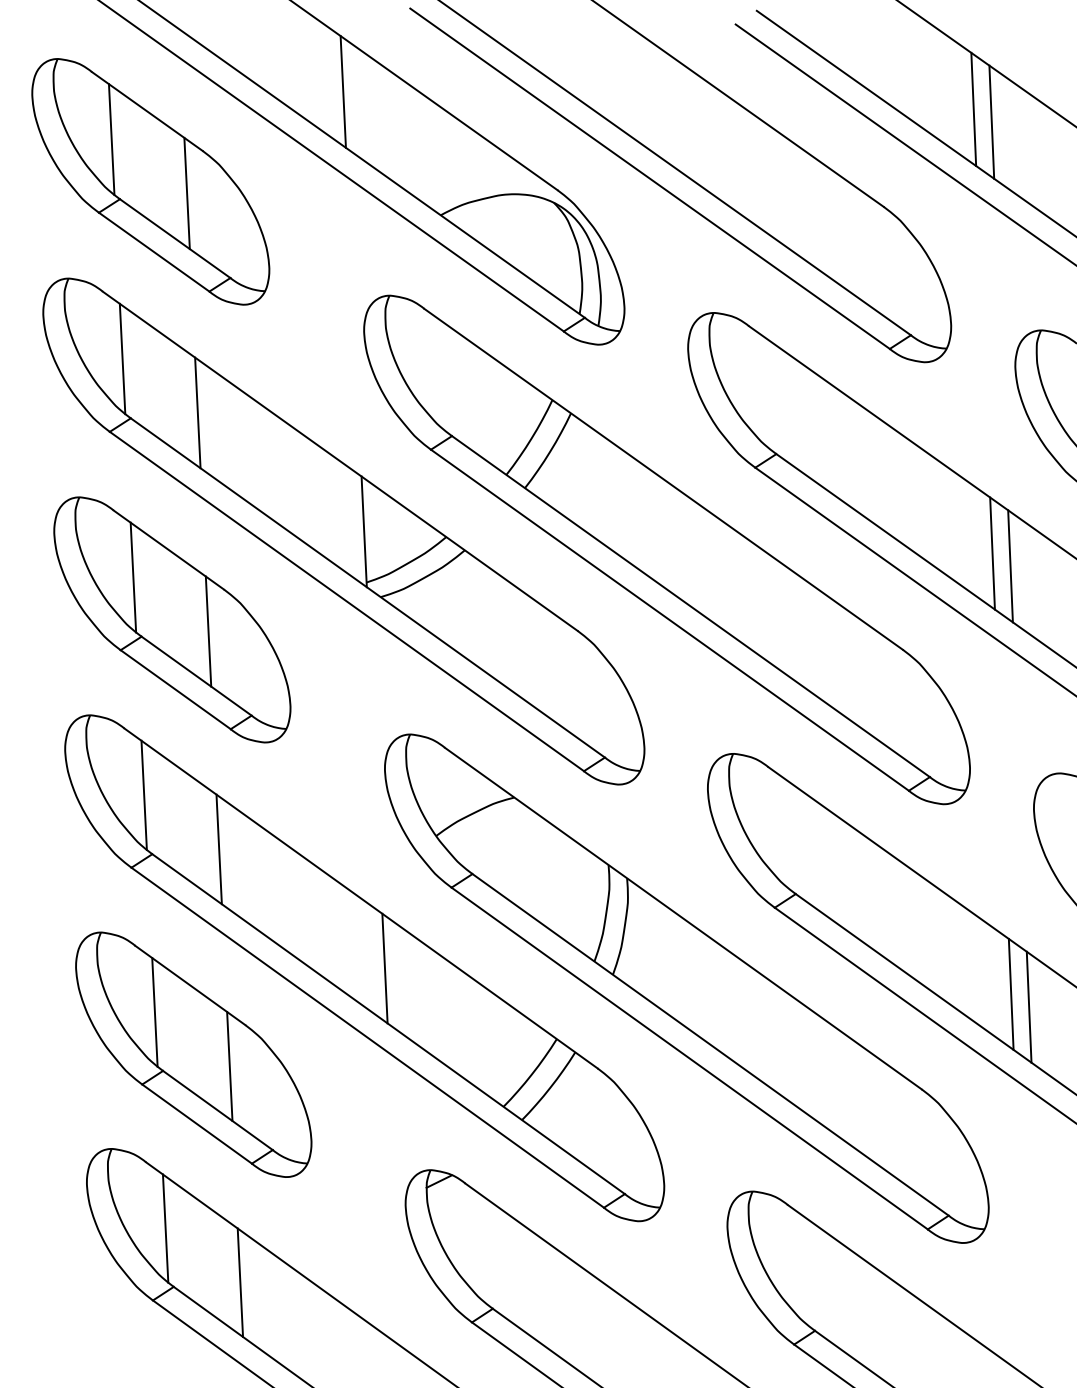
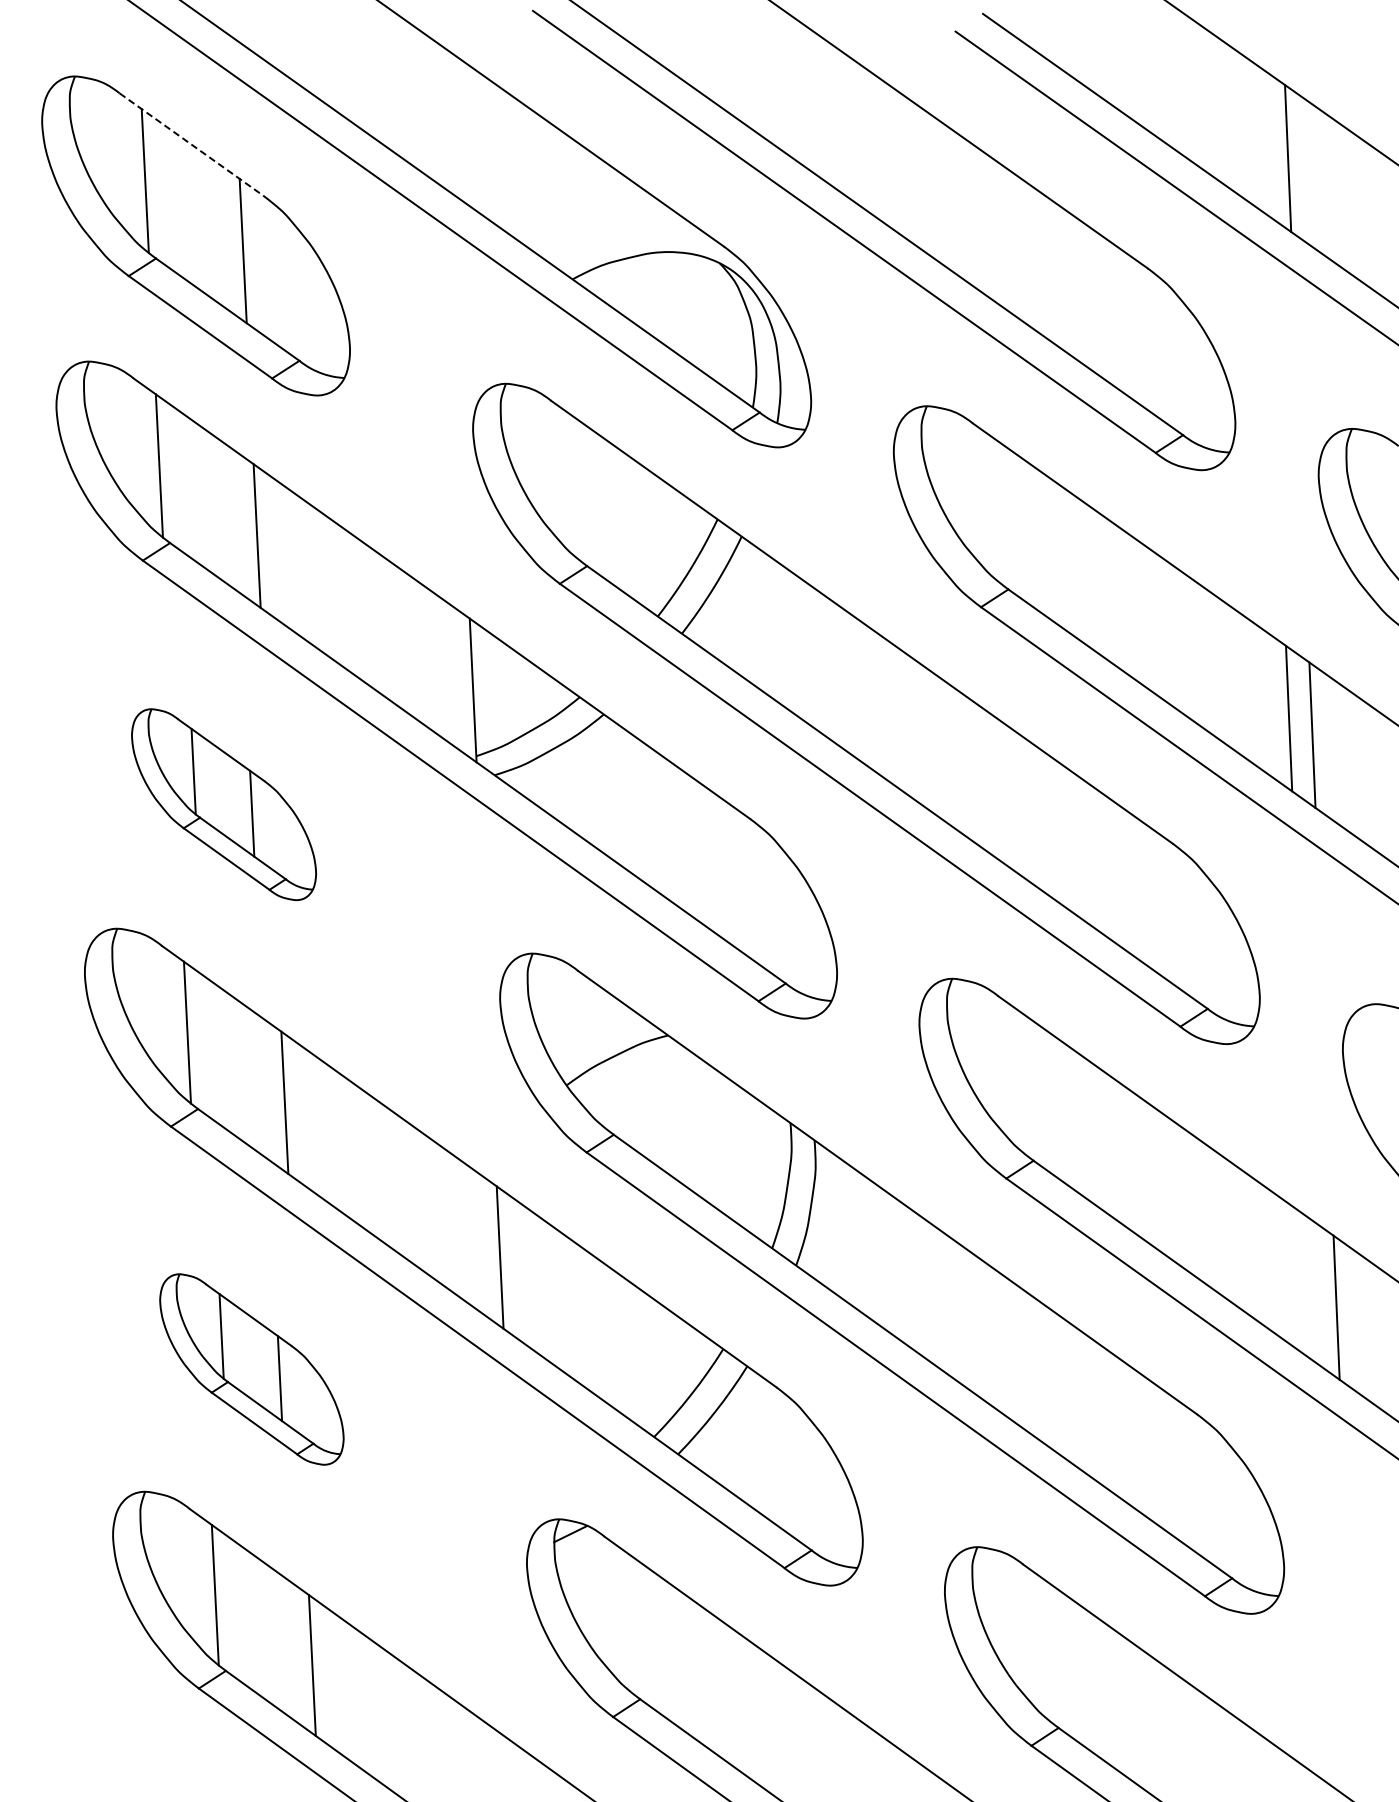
line: (342, 91) -> (445, 118), removed
line: (973, 109) -> (1264, 141), removed
line: (147, 111) -> (191, 144), solid -> dashed
part: (171, 619) -> (223, 804), size x0.6
line: (1011, 994) -> (1313, 1291), removed
part: (193, 1054) -> (251, 1369), size x0.6

